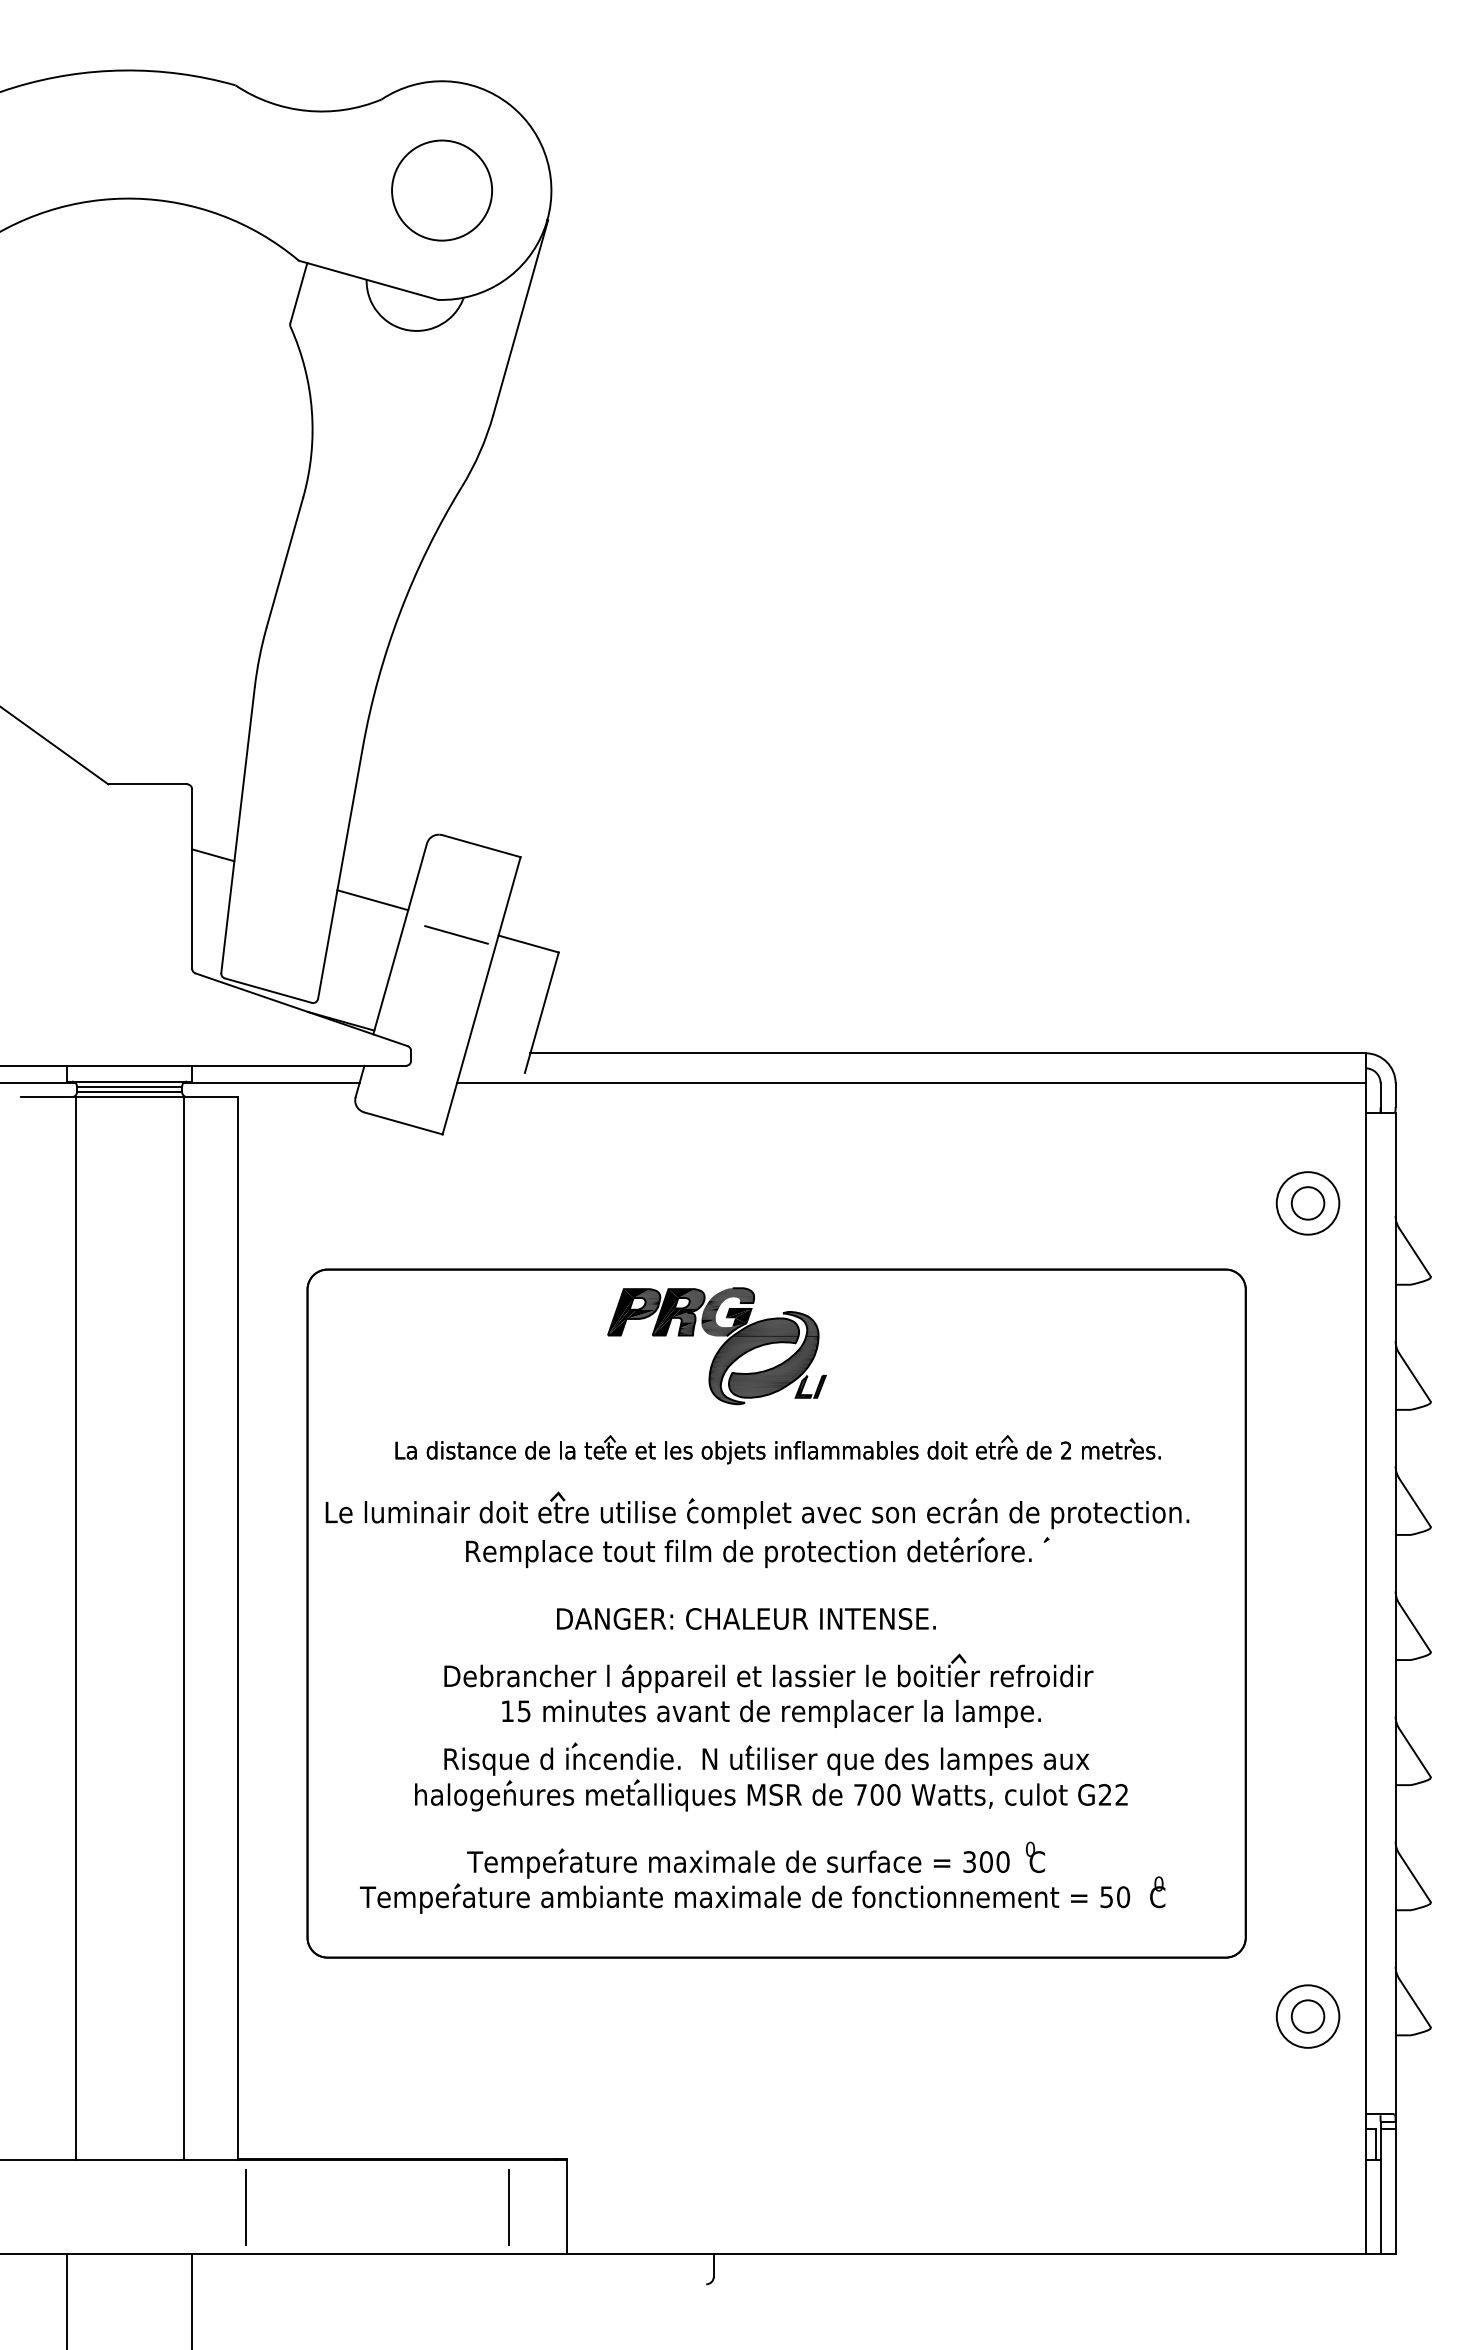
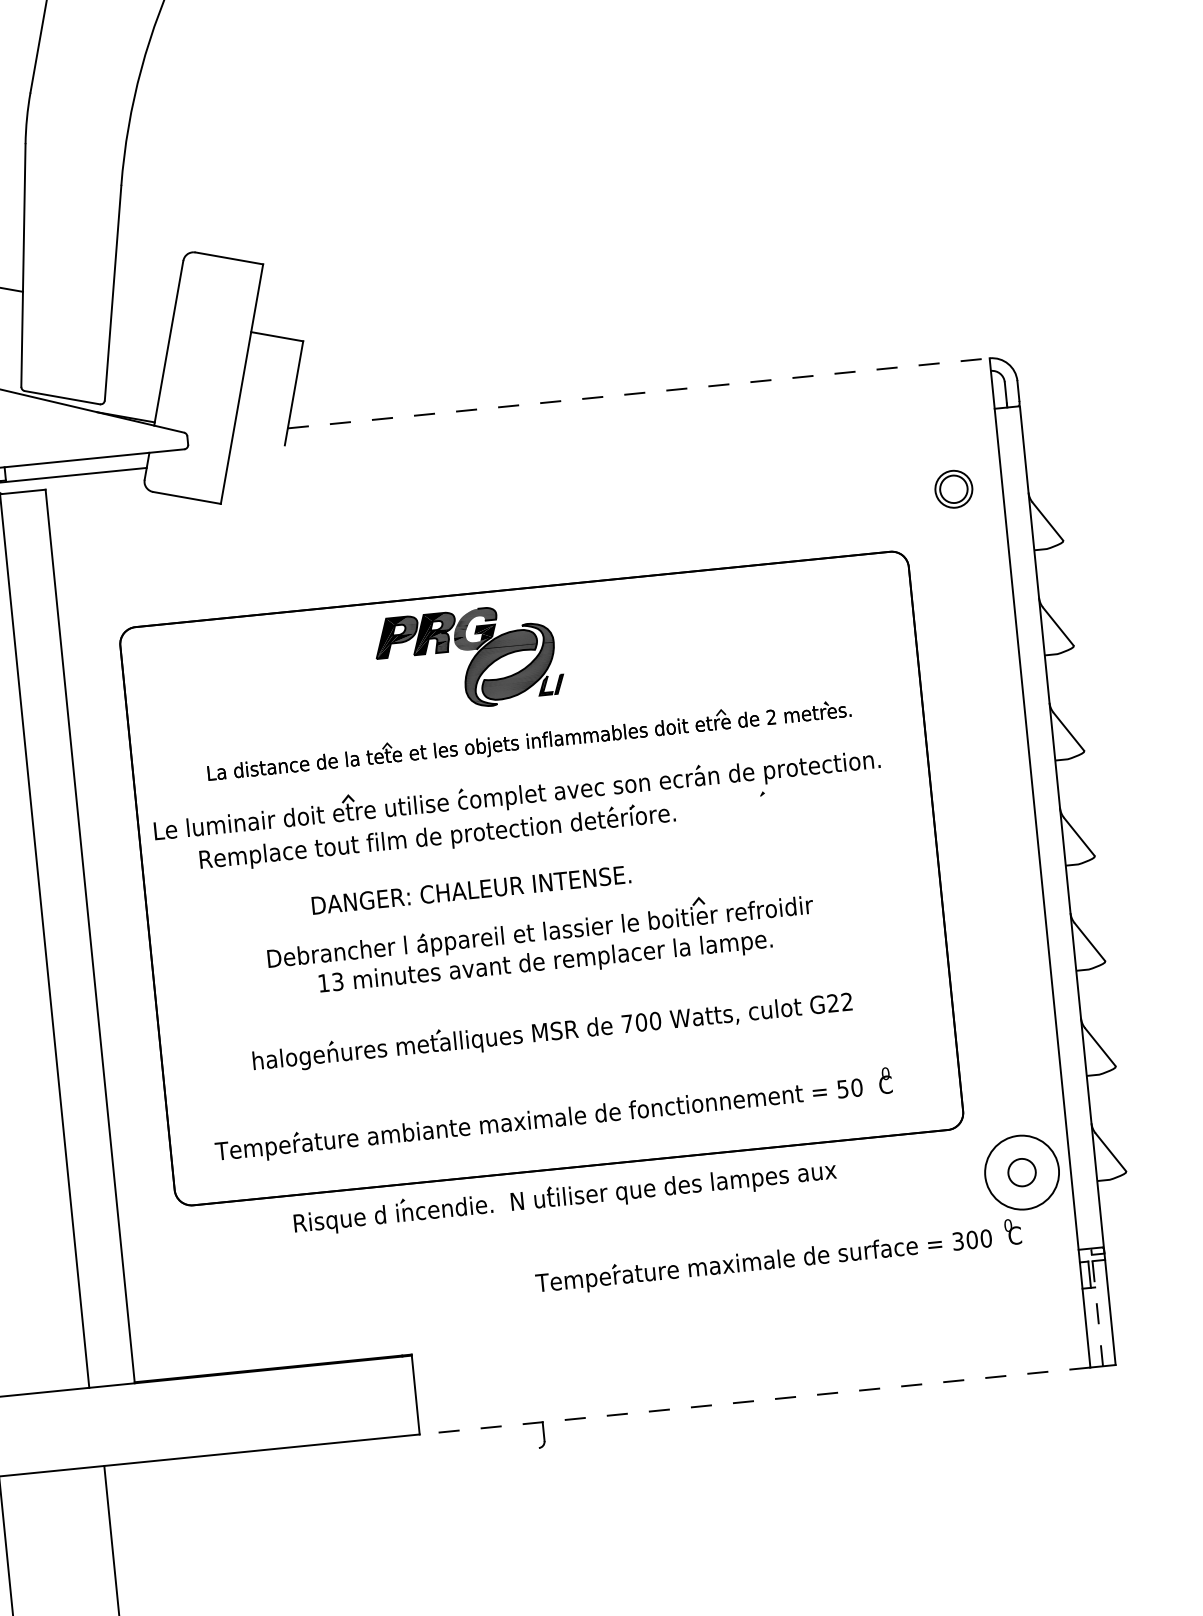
line: (372, 900) -> (142, 313), removed
line: (456, 934) -> (215, 334), removed
line: (948, 1053) -> (639, 393), solid -> dashed
line: (911, 1083) -> (610, 421), removed
circle: (1307, 1203) -> (953, 489), size x0.7
text: (748, 1552) -> (437, 837), moved
text: (746, 1618) -> (471, 889), moved
text: (524, 1710) -> (337, 981), 15 -> 13
text: (766, 1758) -> (564, 1196), moved
text: (755, 1859) -> (778, 1257), moved
circle: (1307, 2016) -> (1021, 1172), size x1.4
line: (1380, 2187) -> (1097, 1310), solid -> dashed
line: (245, 2206) -> (145, 1421), removed
line: (509, 2206) -> (366, 1399), removed
line: (966, 2254) -> (755, 1401), solid -> dashed

